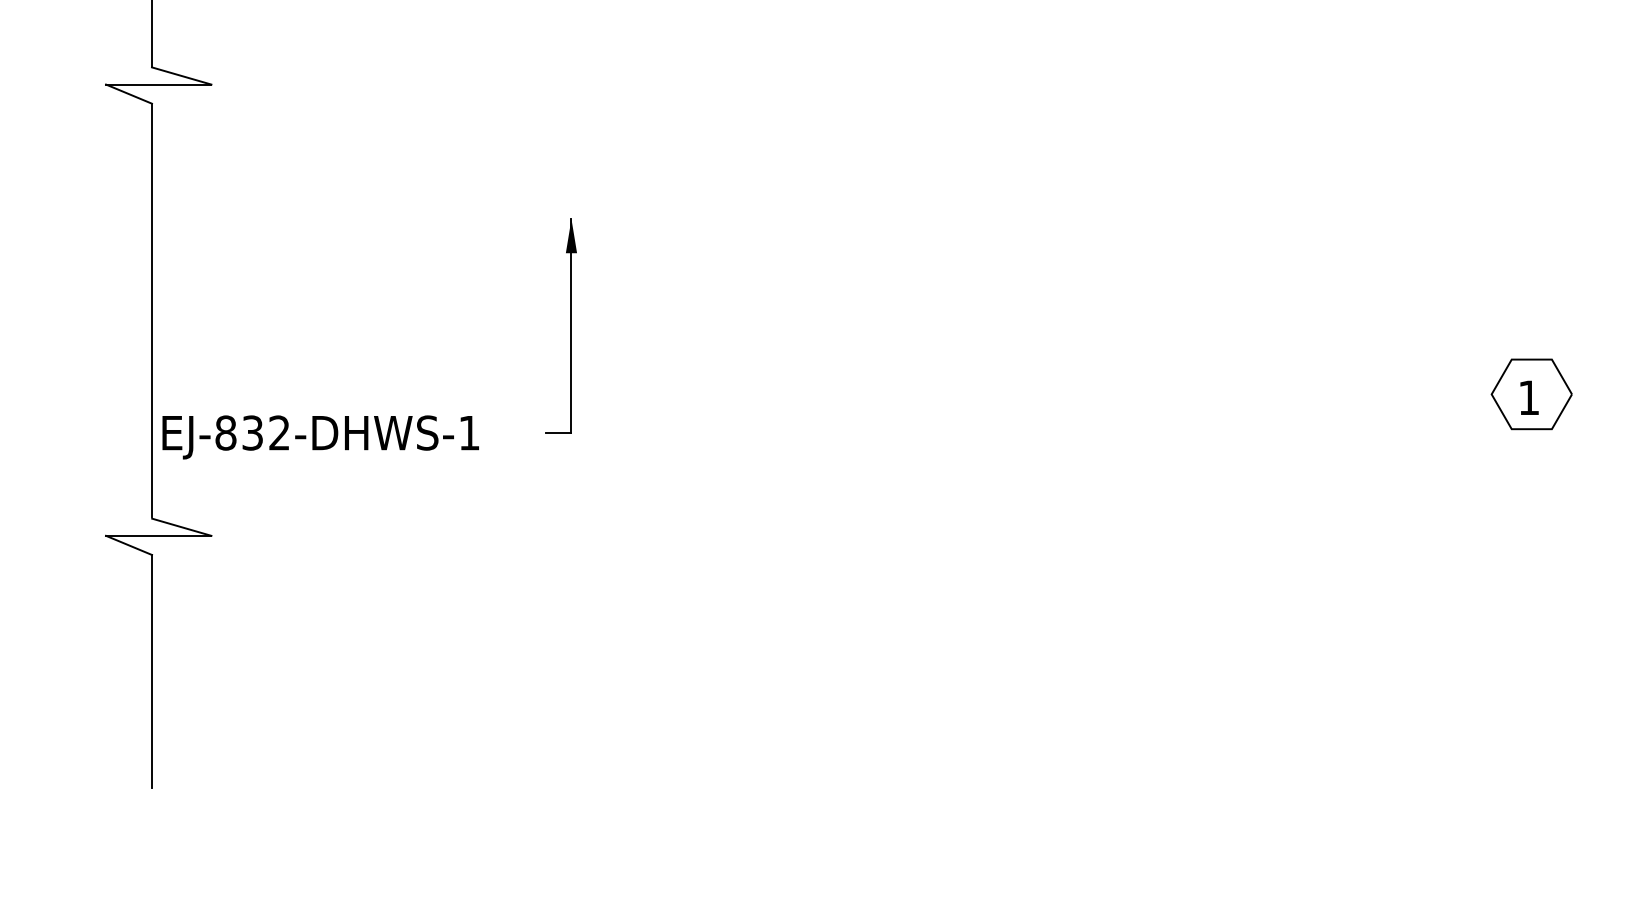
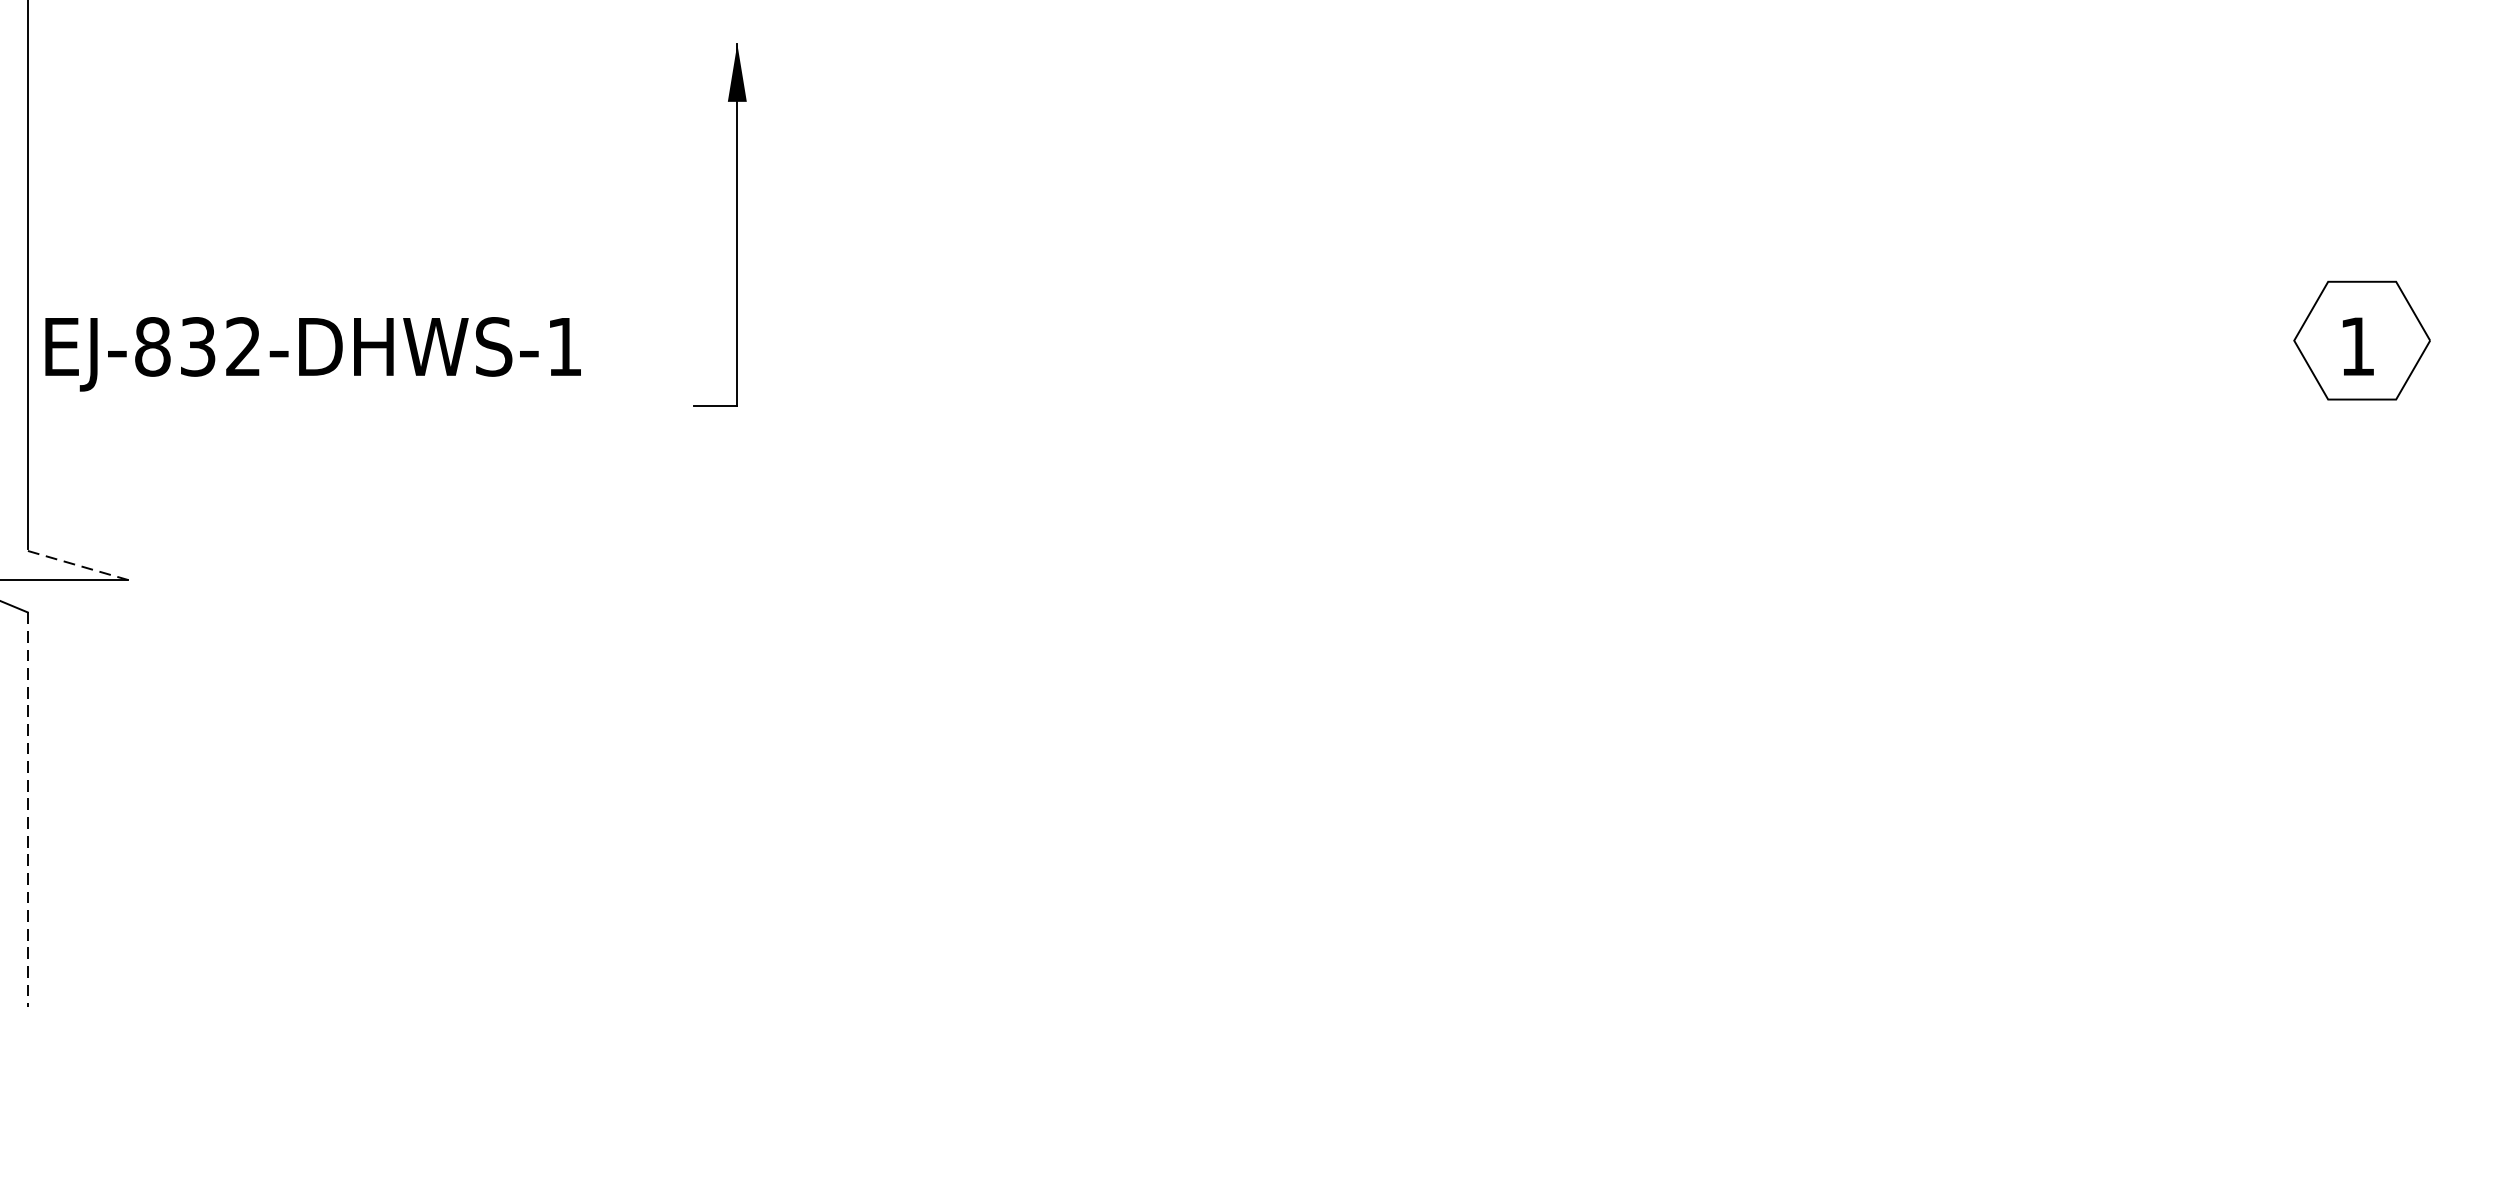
text: (320, 437) -> (312, 354), moved
line: (181, 527) -> (77, 565), solid -> dashed
line: (152, 671) -> (28, 809), solid -> dashed

